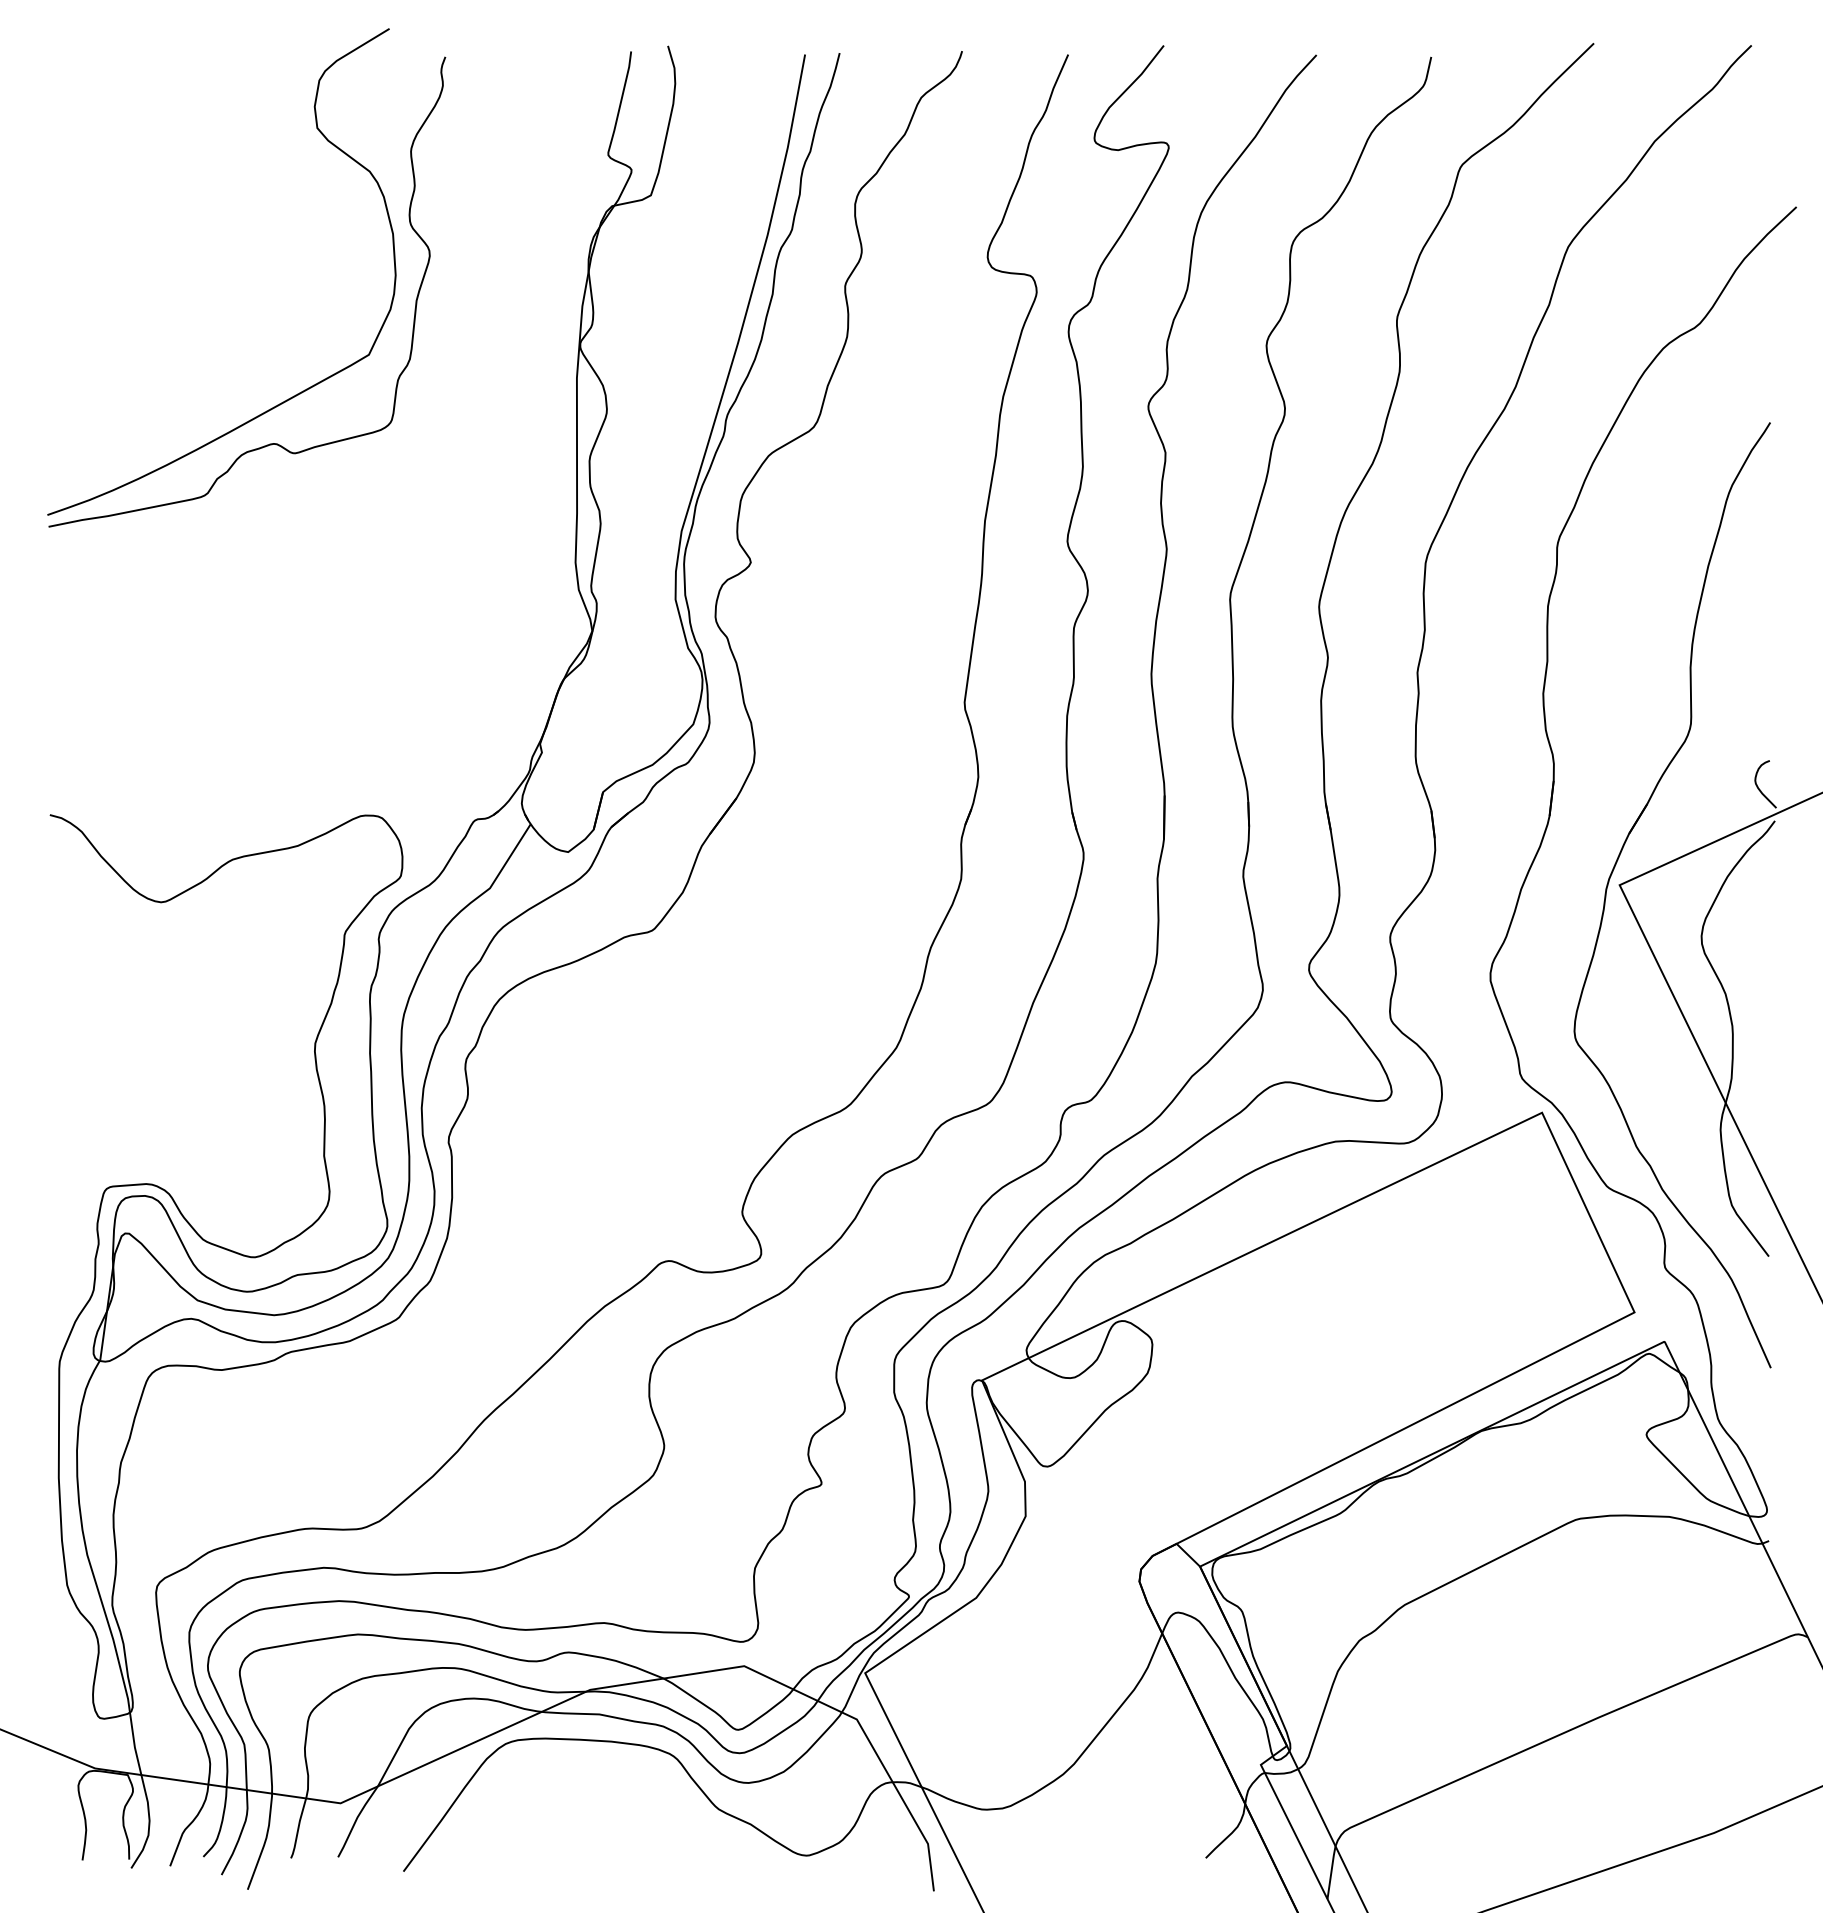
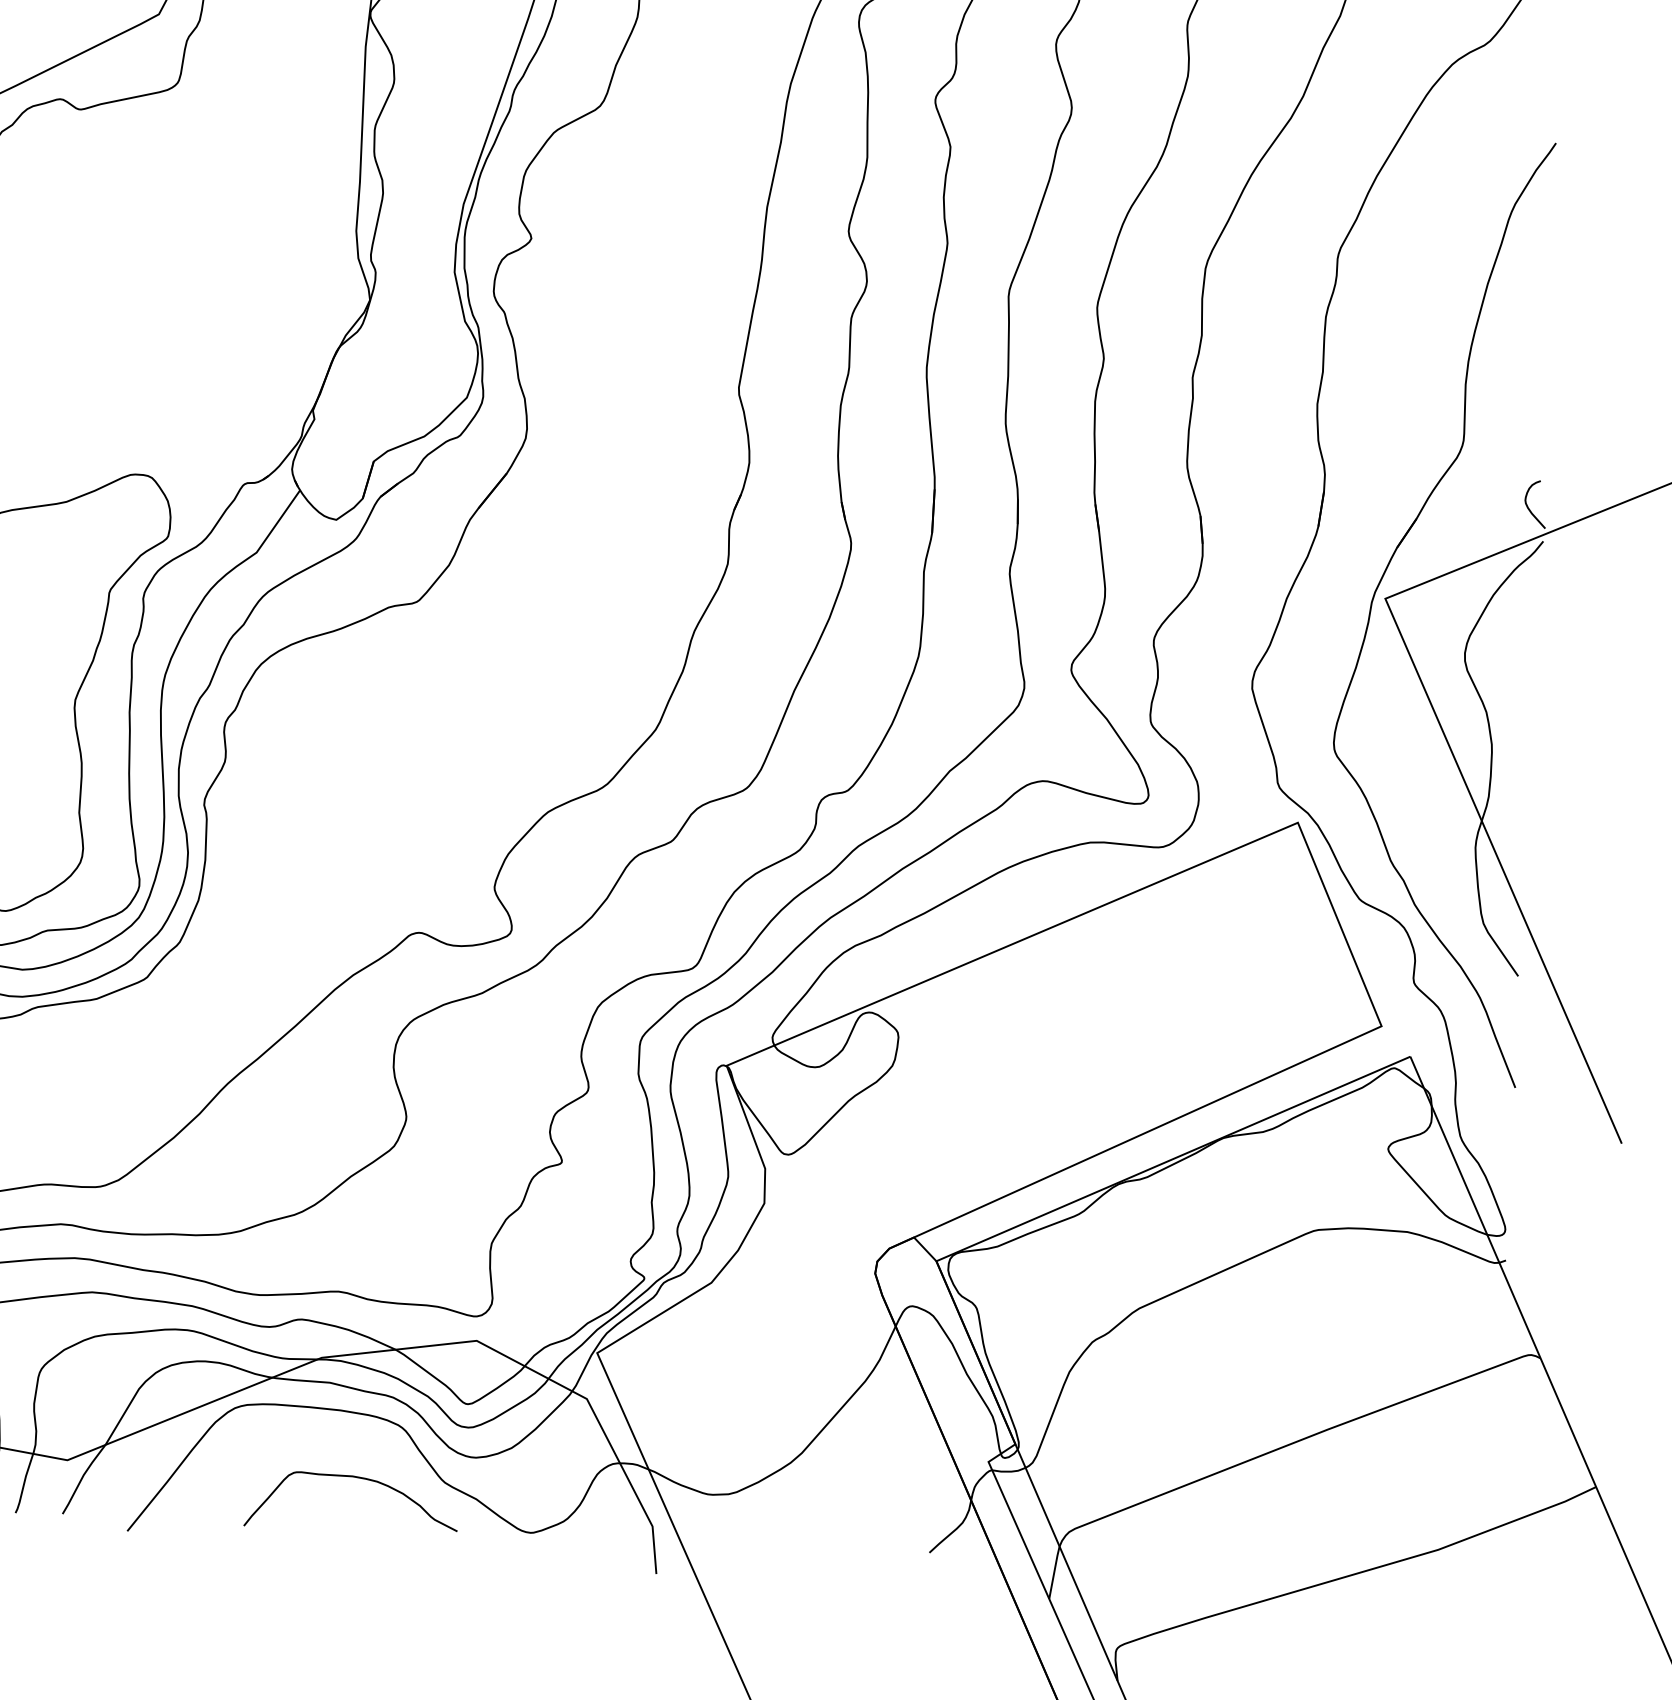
curve: (627, 1808) -> (353, 1477), added

